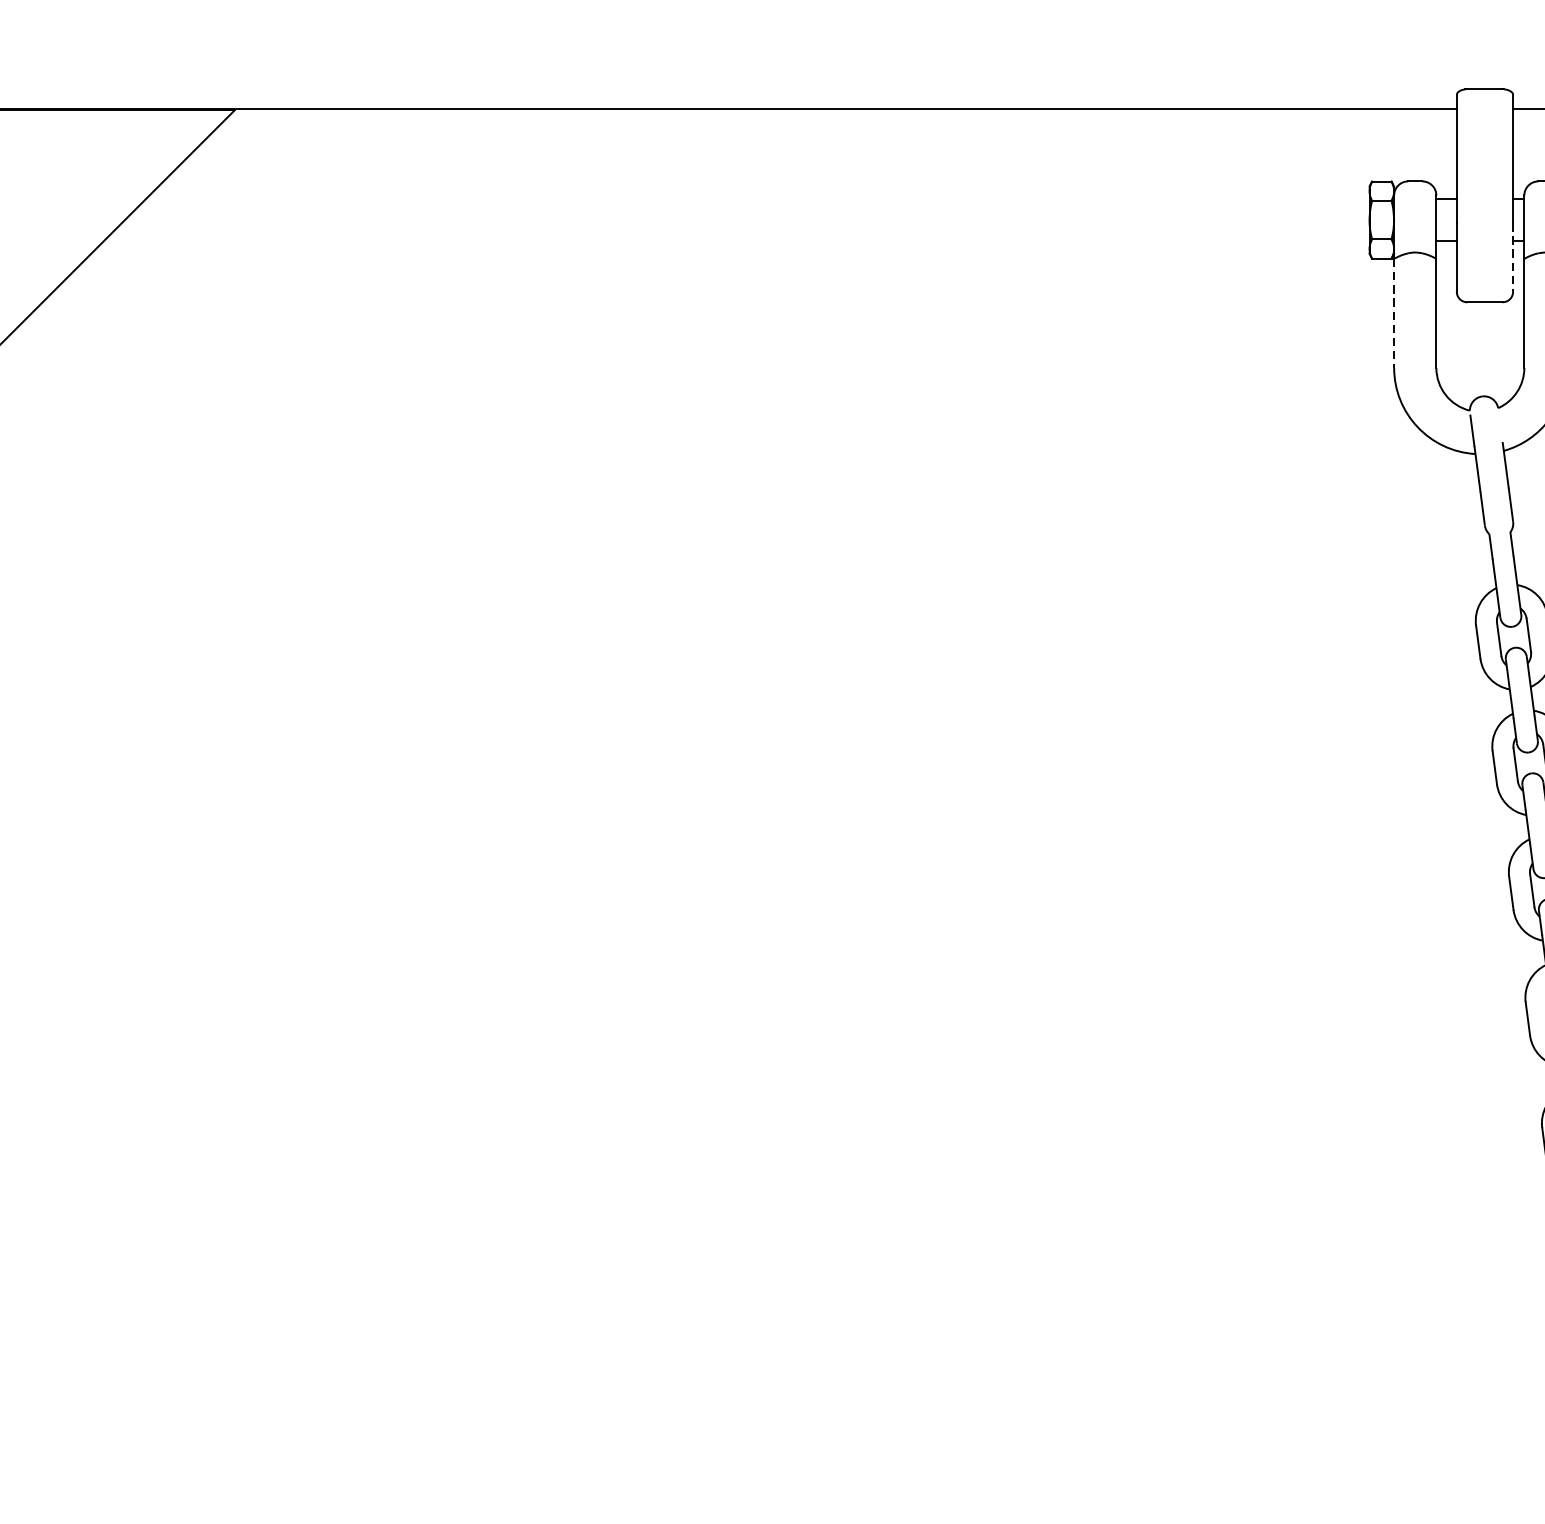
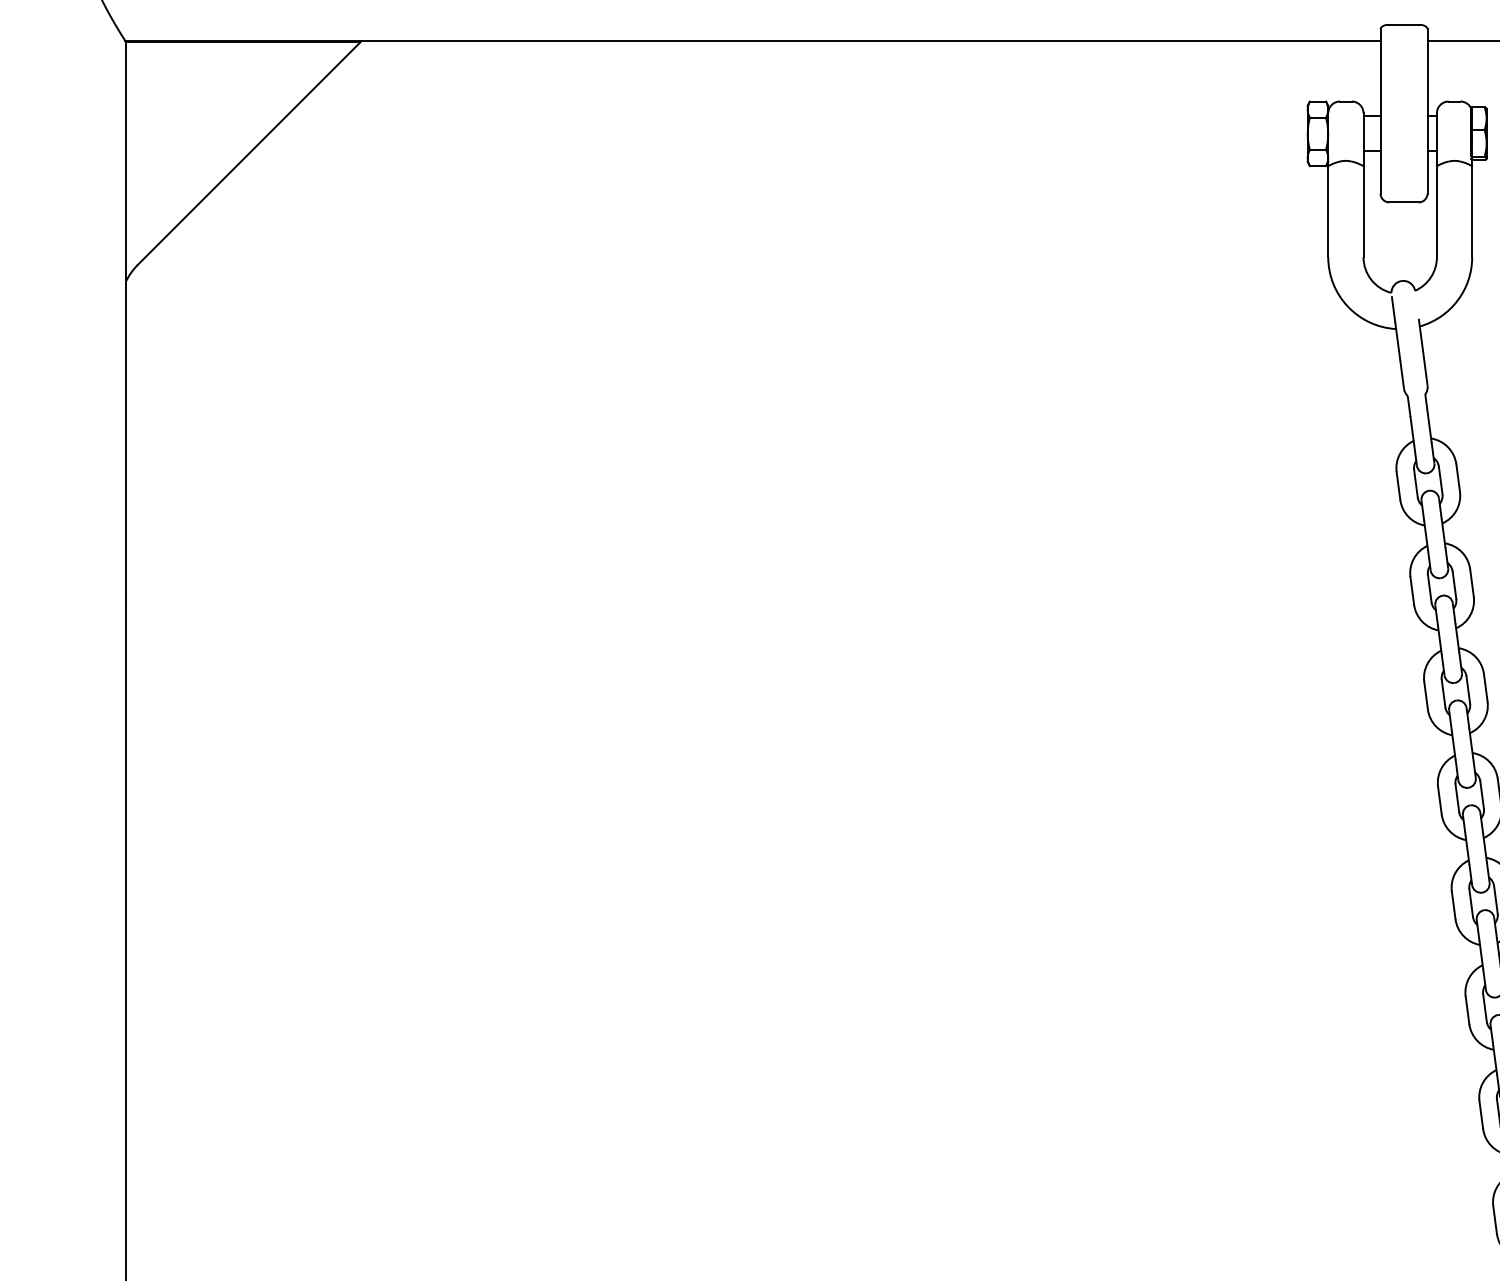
line: (1513, 256) -> (1427, 164), dashed -> solid
line: (1394, 313) -> (1328, 211), dashed -> solid

